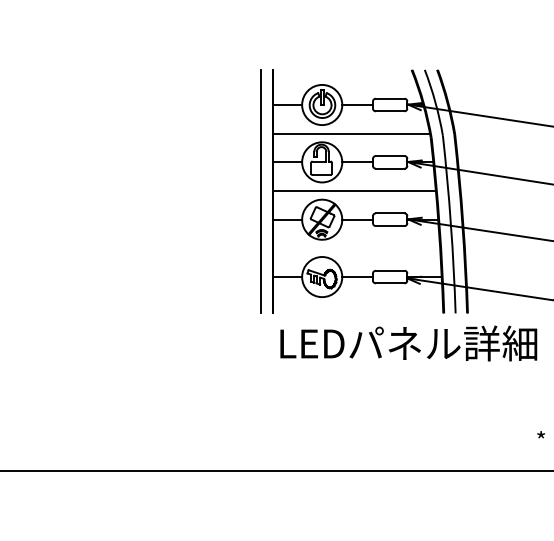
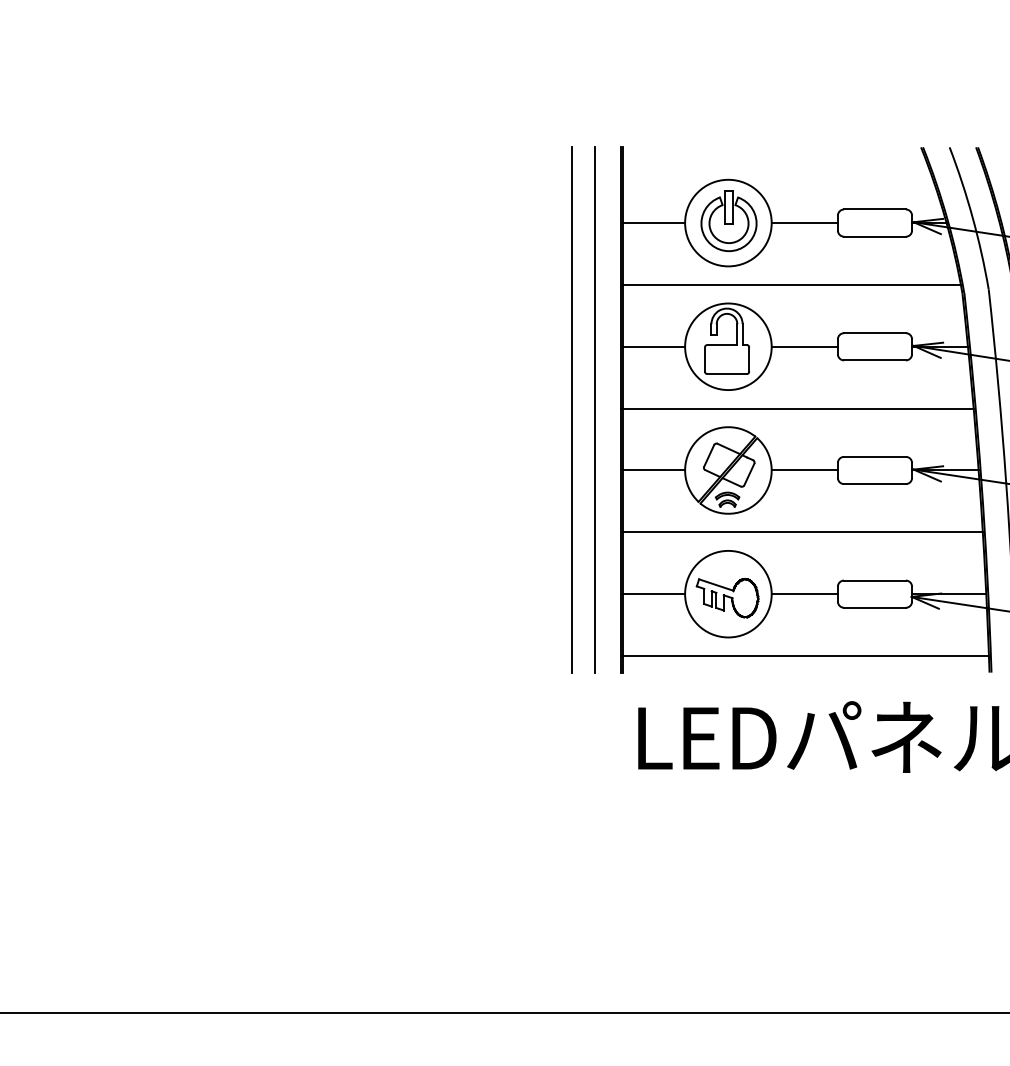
line: (249, 191) -> (571, 409), added
line: (356, 248) -> (802, 532), added
line: (358, 305) -> (806, 655), added

